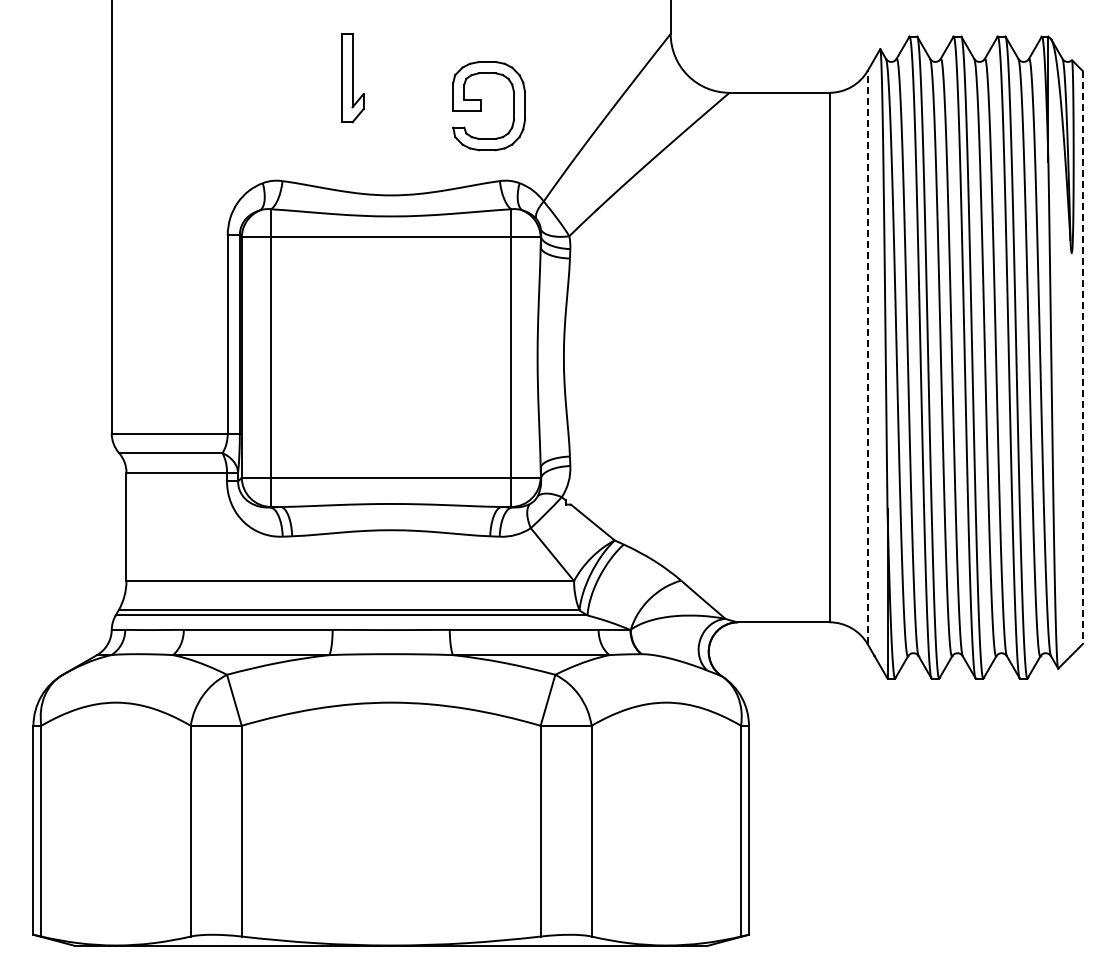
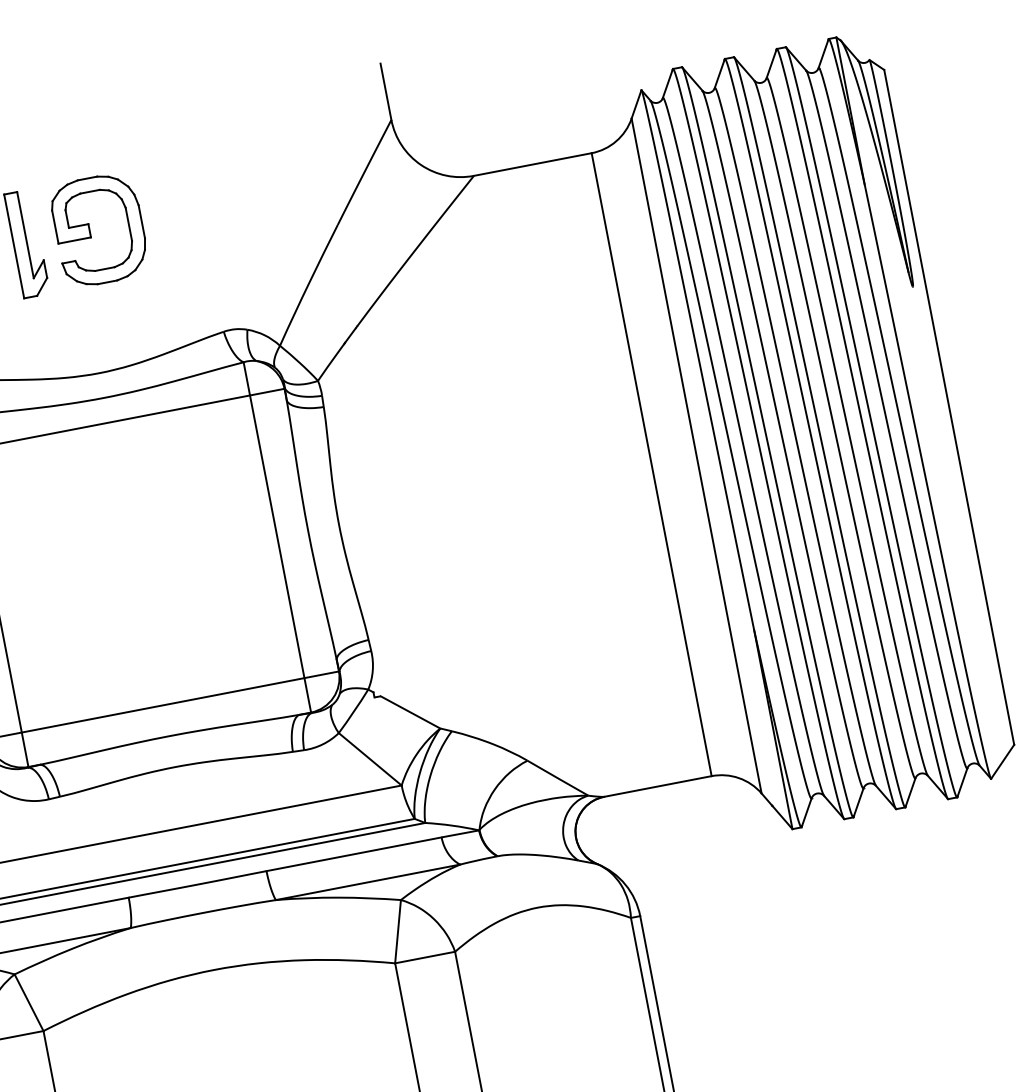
part: (481, 106) -> (90, 232), moved
line: (867, 357) -> (696, 456), dashed -> solid
line: (1082, 357) -> (949, 407), dashed -> solid

